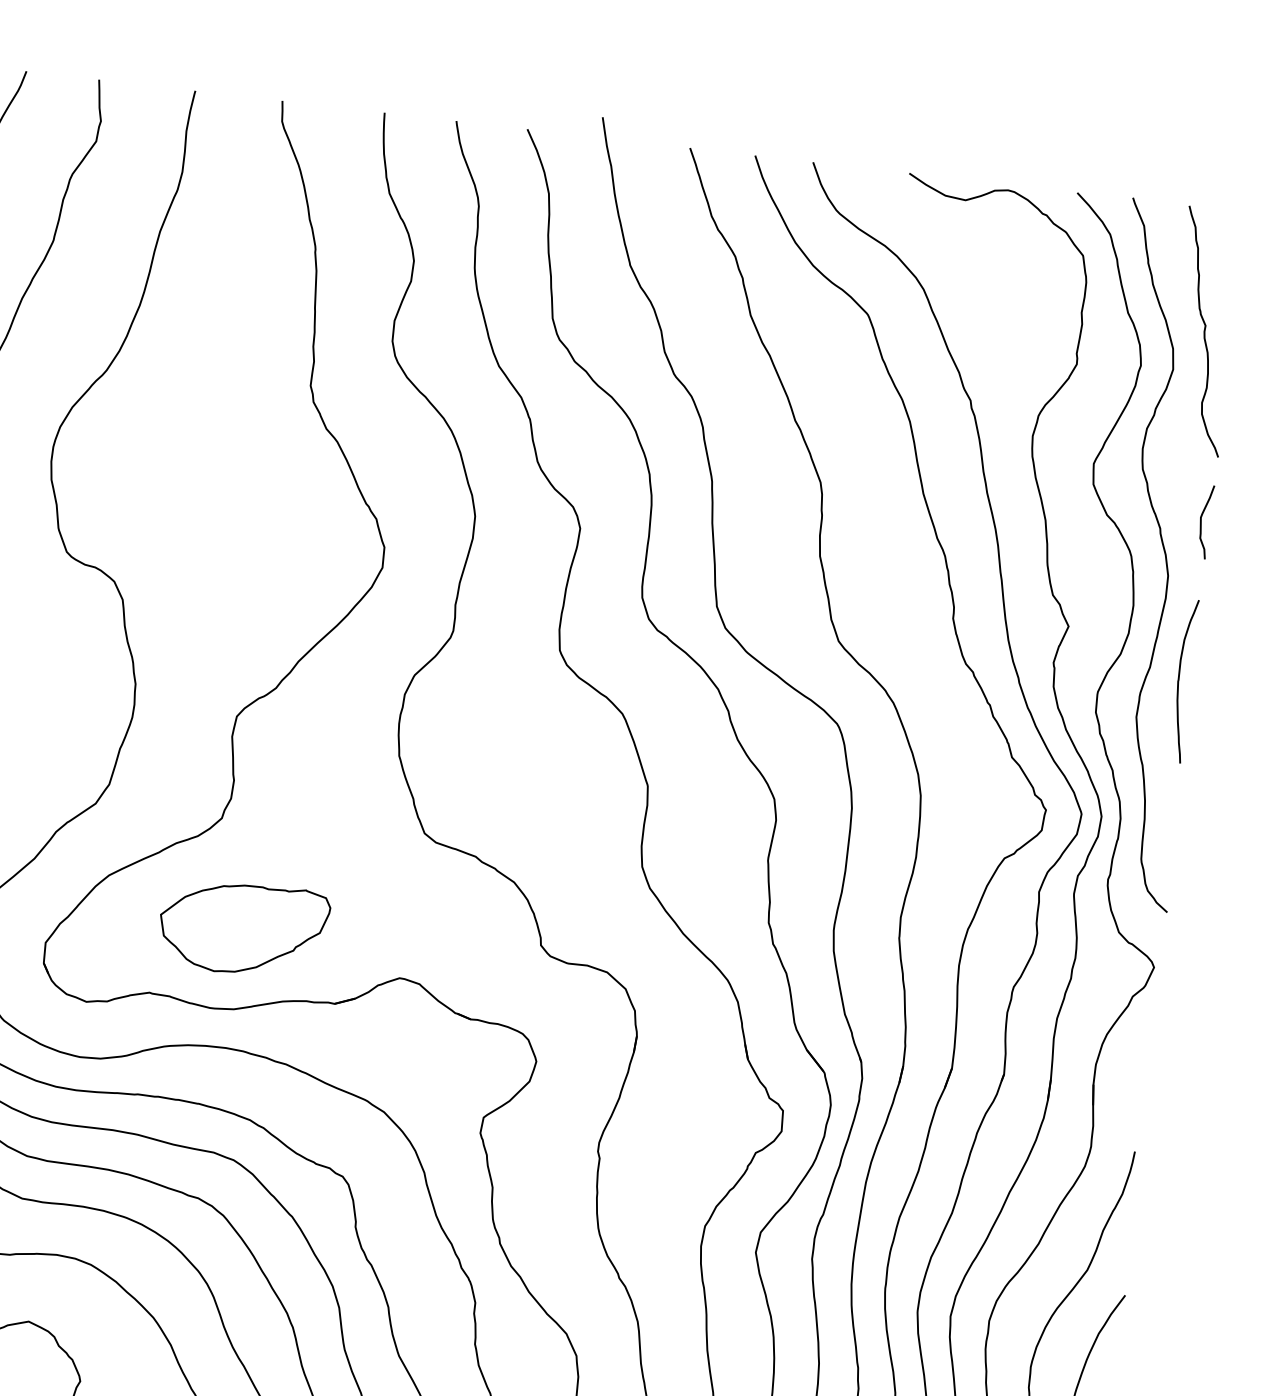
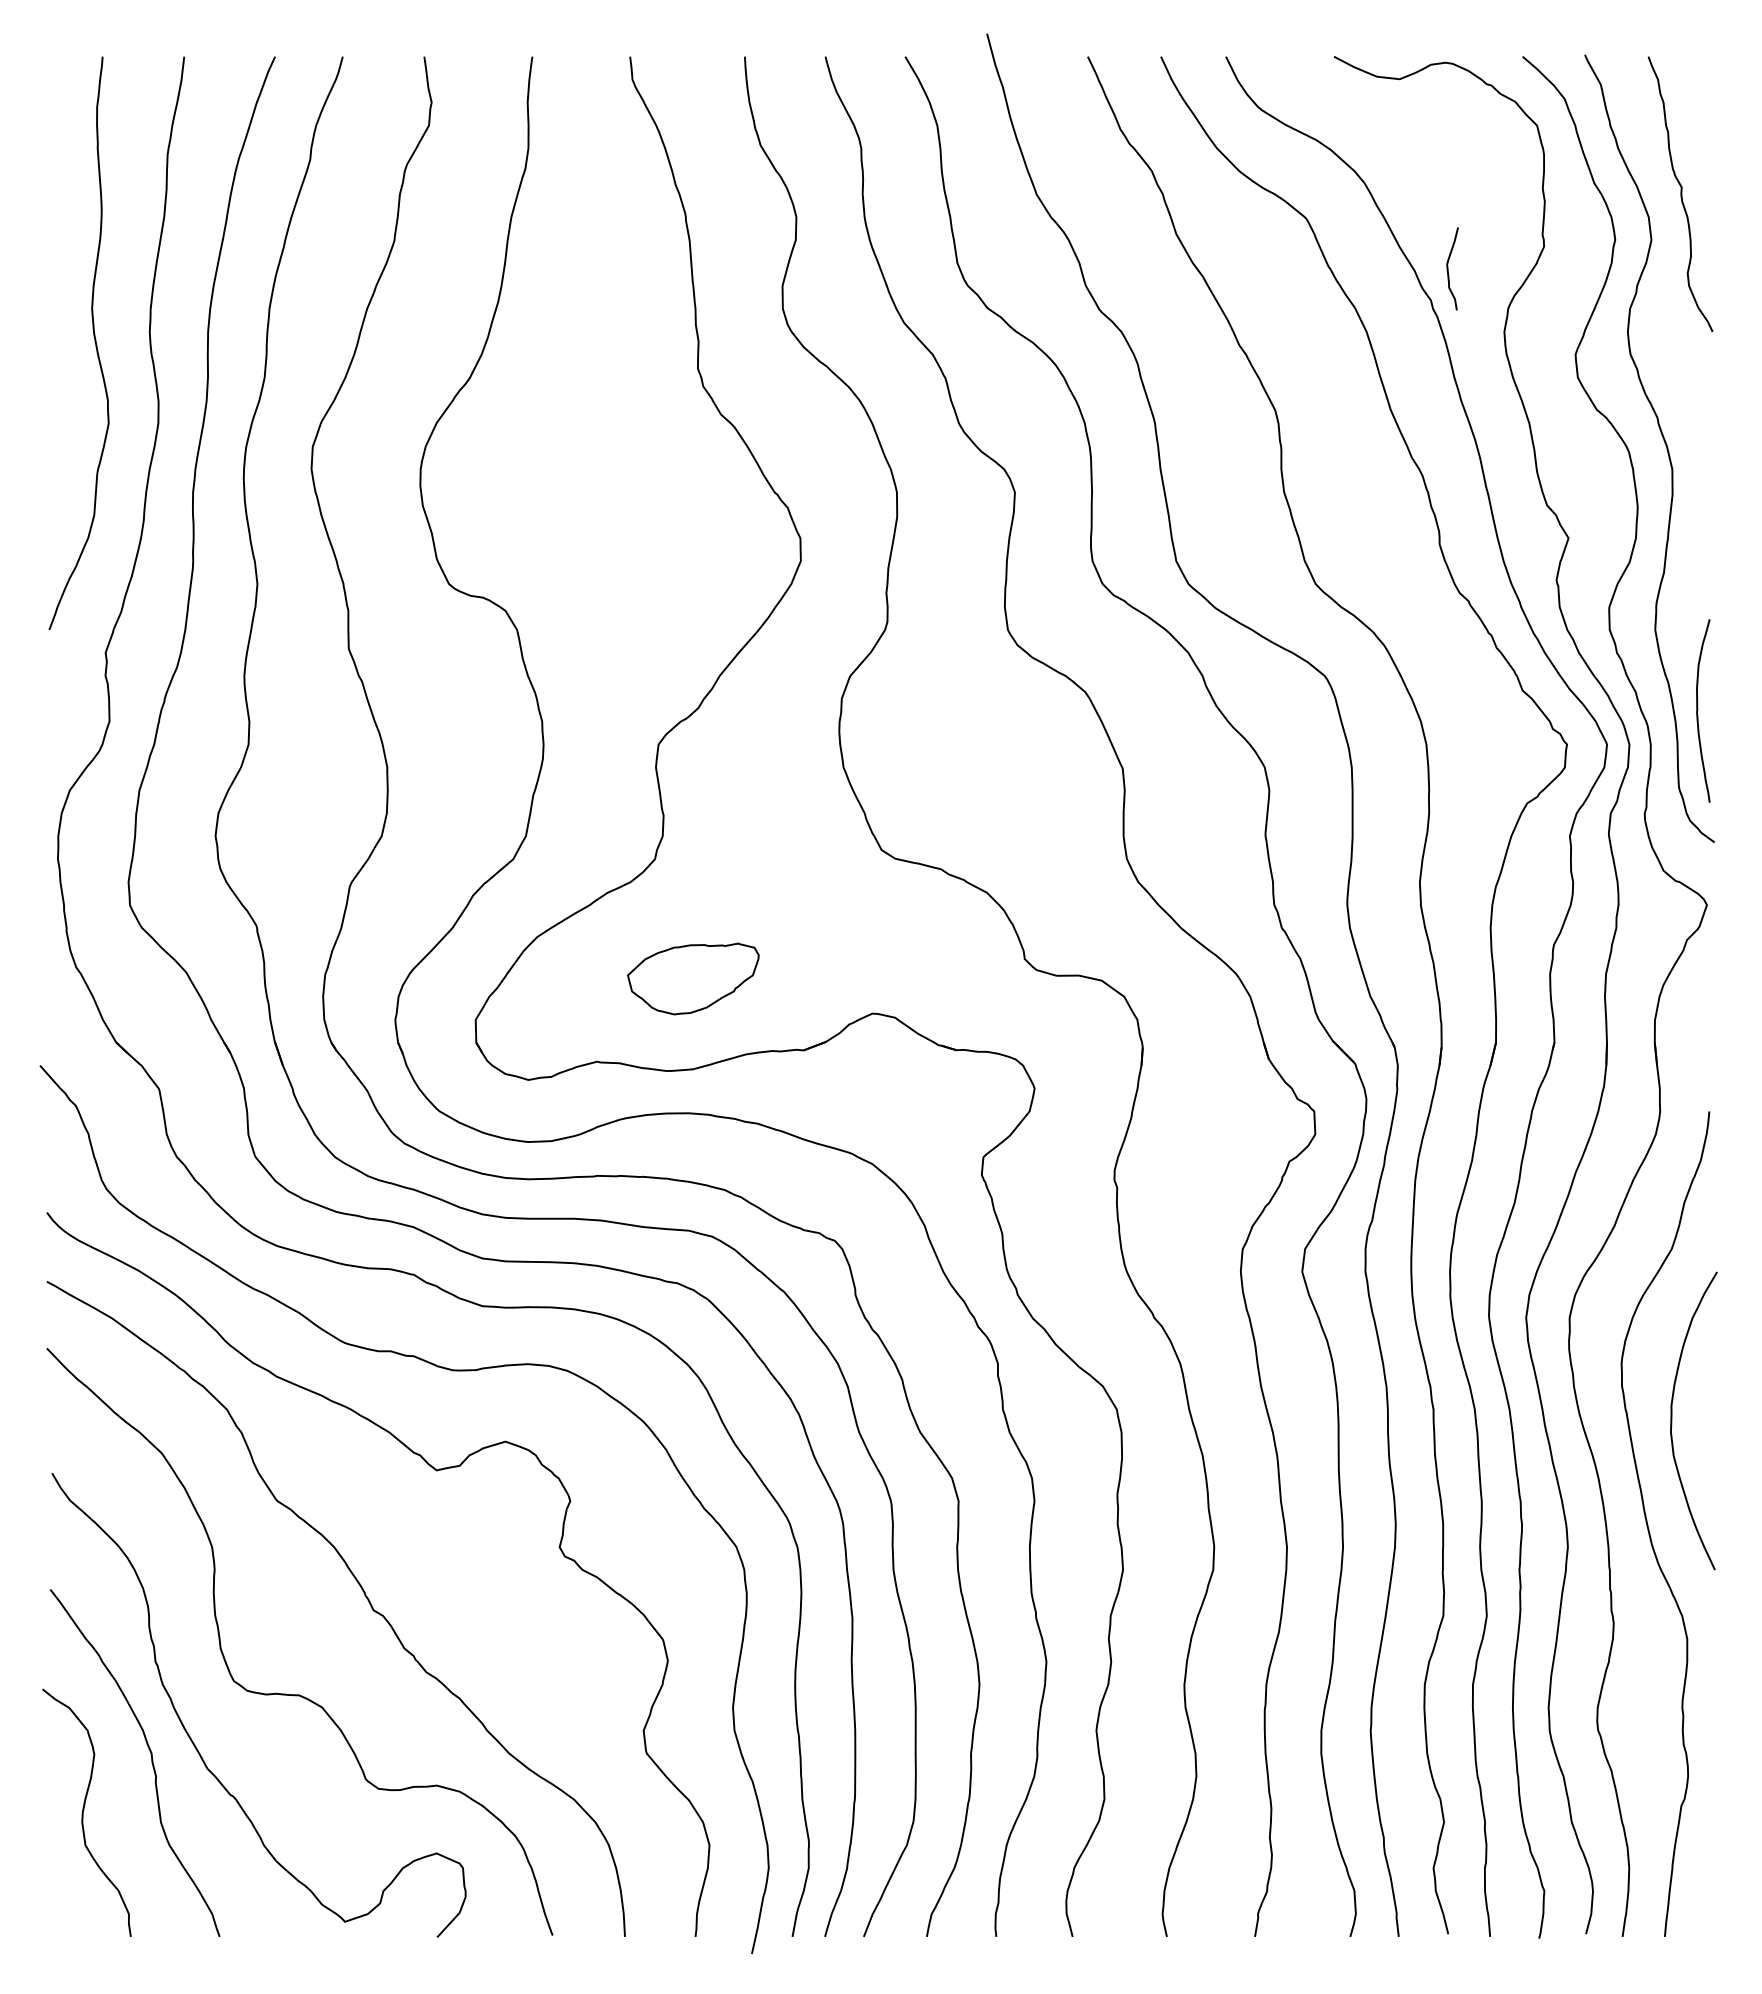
curve: (1201, 521) -> (1448, 268), moved
curve: (1179, 680) -> (1698, 710), moved
part: (243, 928) -> (693, 978), size x0.7

